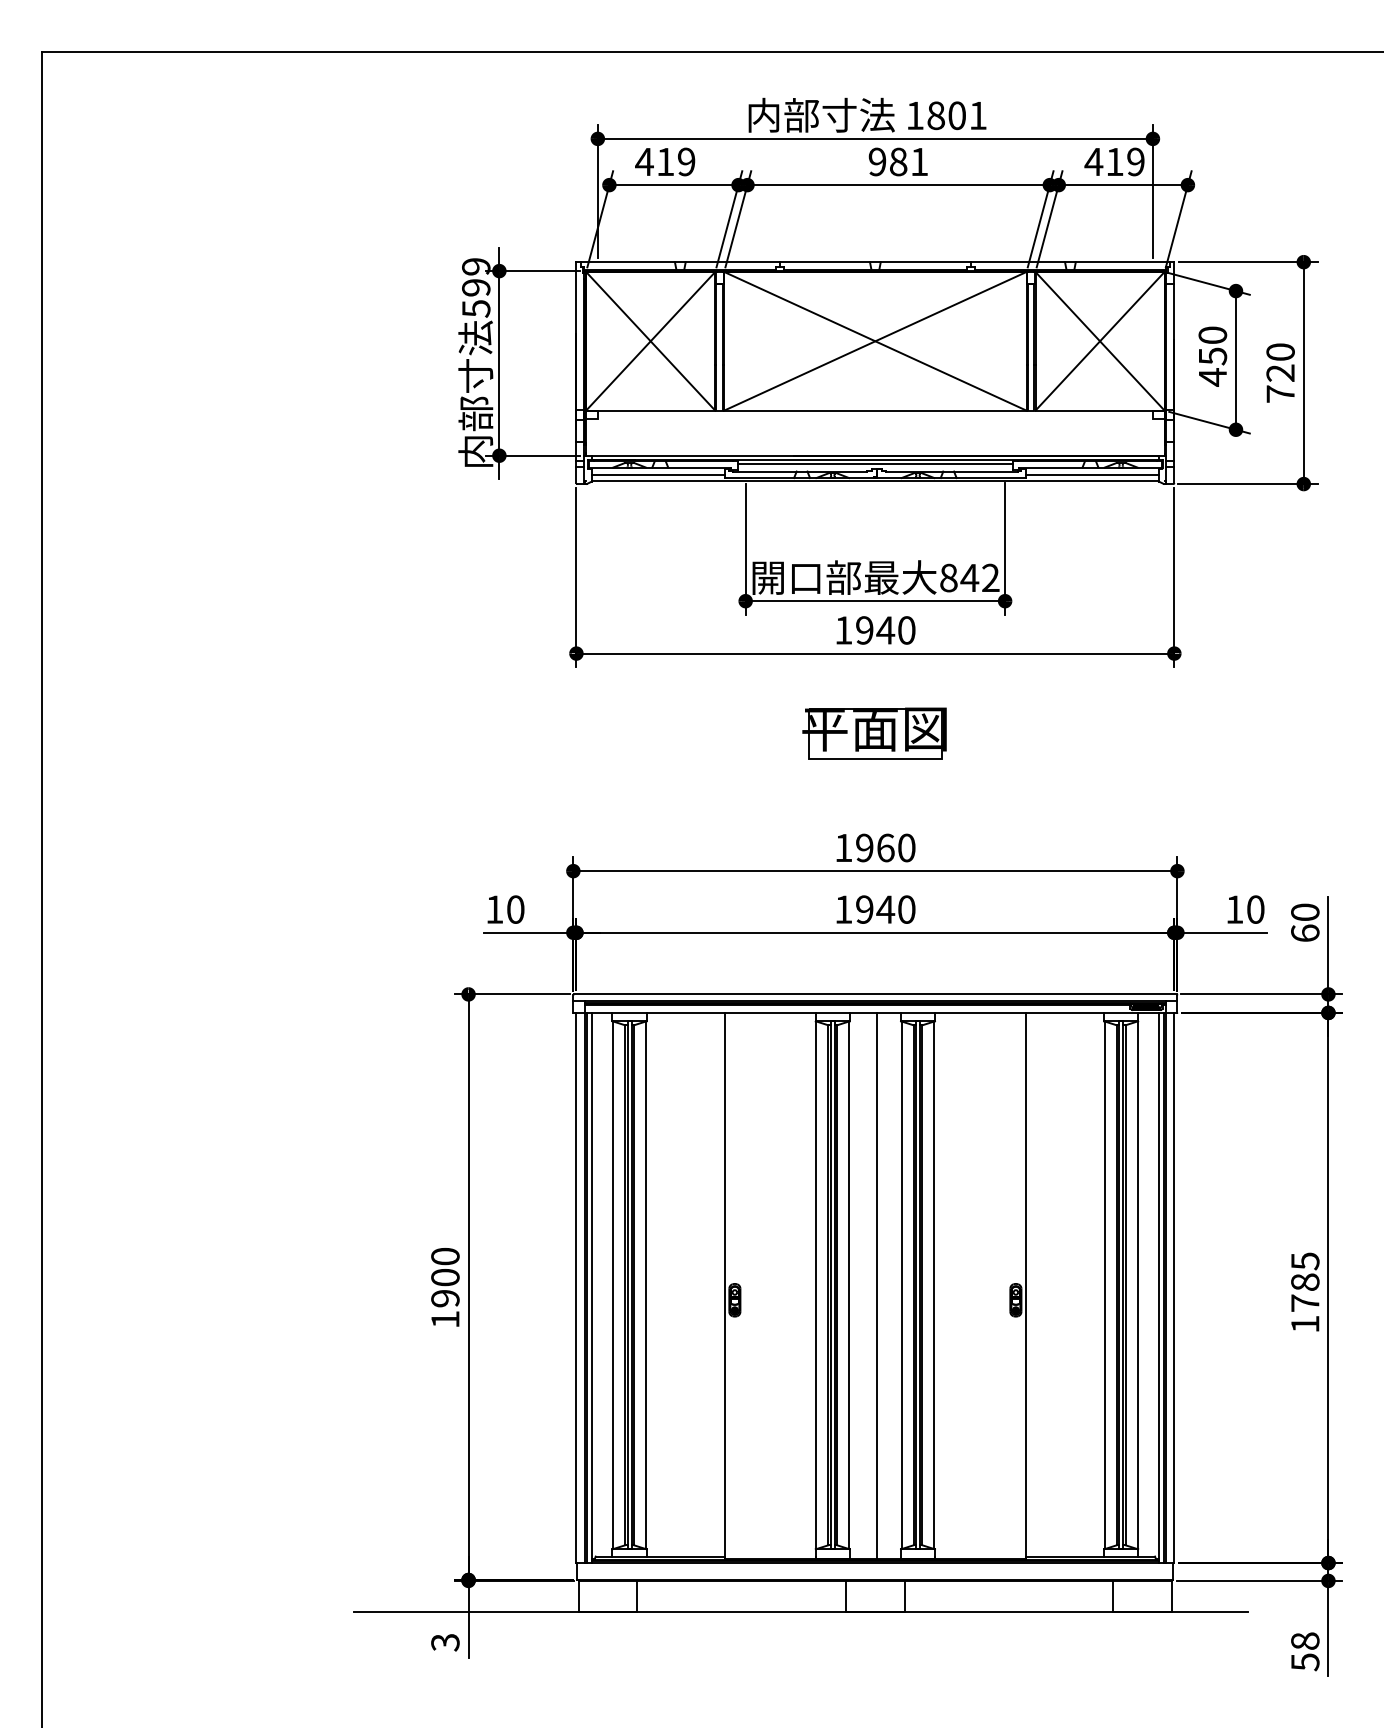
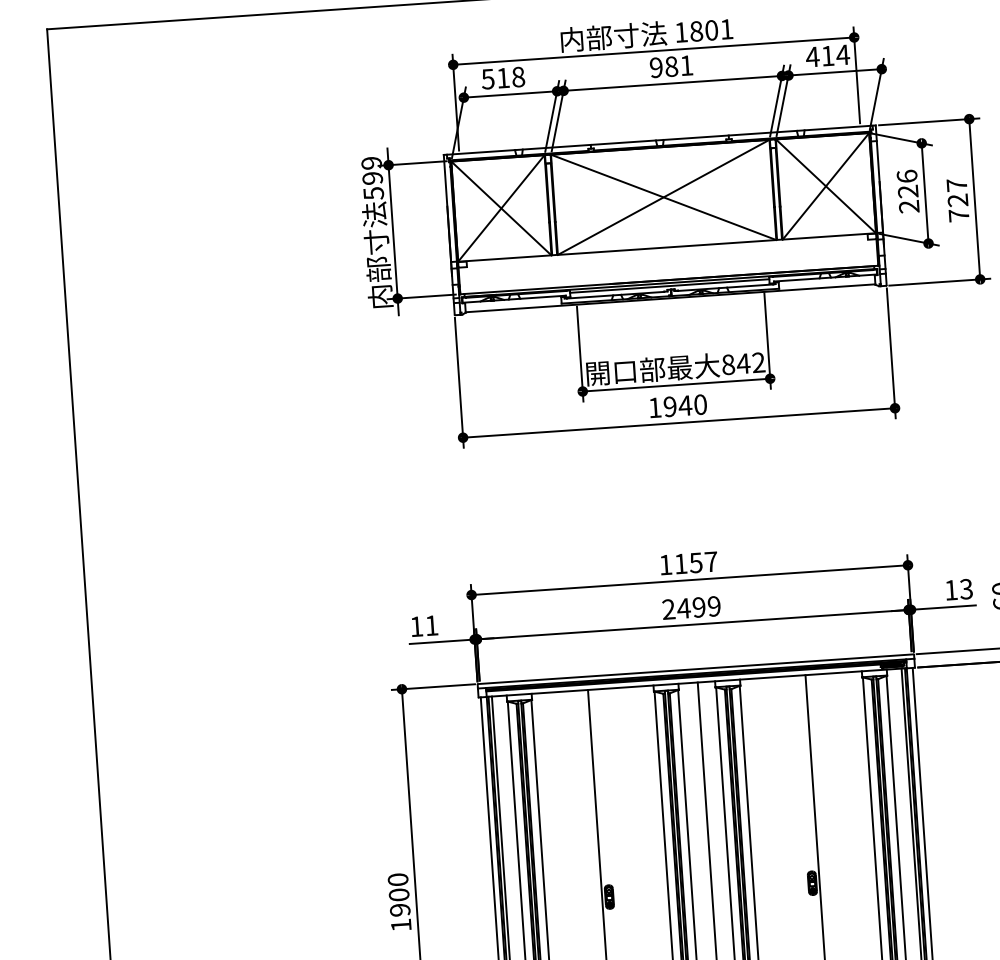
text: (665, 161) -> (503, 77), 419 -> 518
text: (1135, 161) -> (842, 54), 419 -> 414
text: (1280, 351) -> (956, 184), 720 -> 727
text: (1212, 356) -> (907, 191), 450 -> 226
line: (657, 474) -> (512, 304), removed
line: (1091, 474) -> (826, 282), removed
part: (874, 733) -> (682, 480), removed
text: (885, 847) -> (695, 562), 1960 -> 1157
text: (515, 909) -> (431, 625), 10 -> 11
text: (875, 909) -> (691, 607), 1940 -> 2499
text: (1255, 909) -> (966, 589), 10 -> 13

